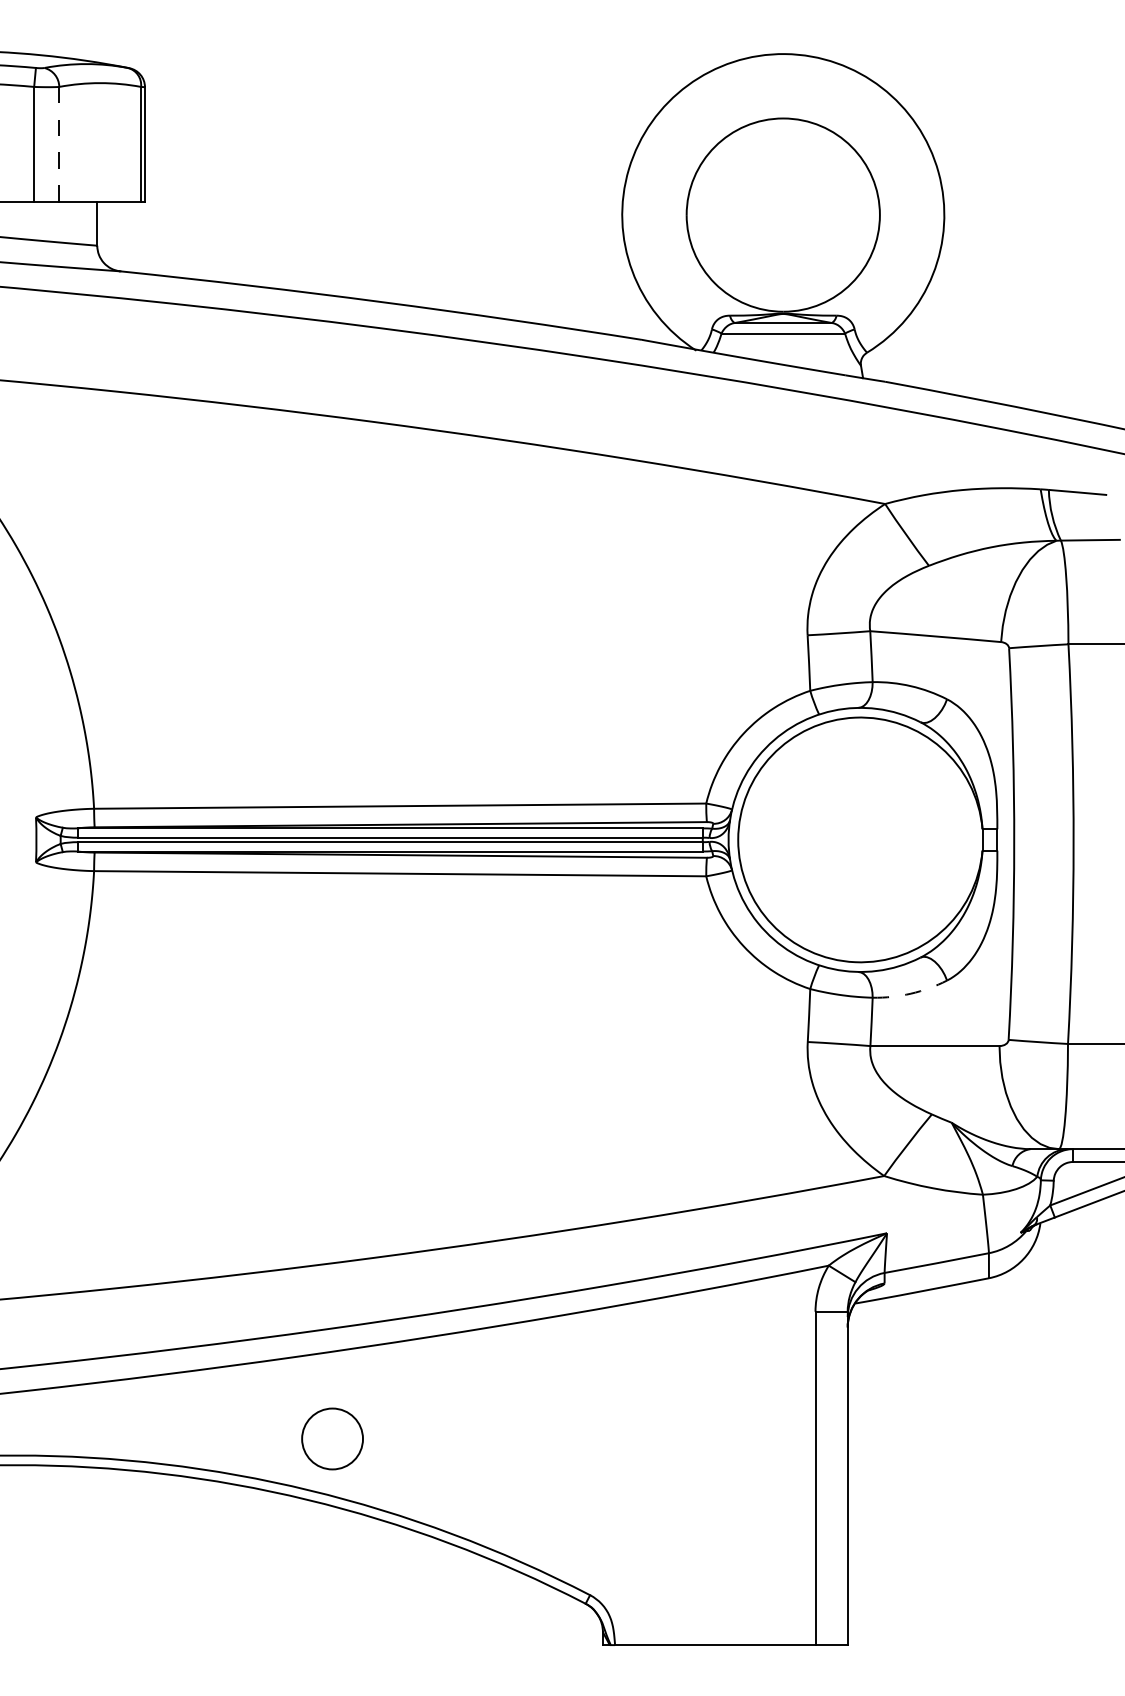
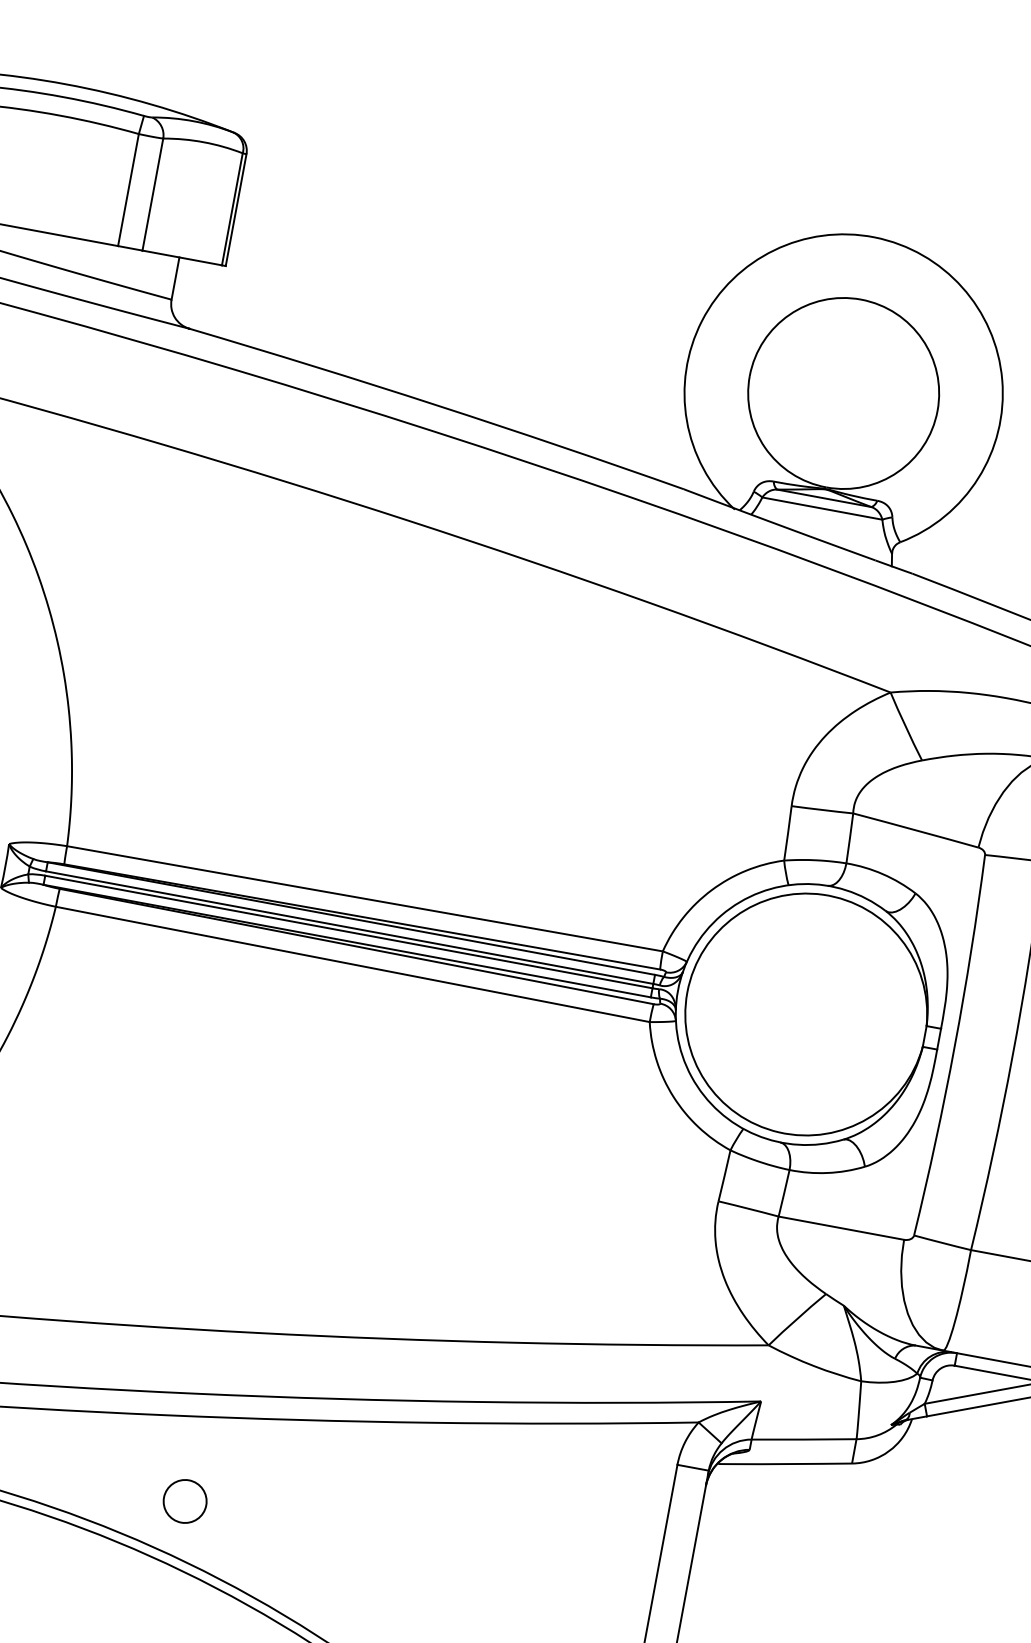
line: (59, 144) -> (153, 194), dashed -> solid
arc: (910, 993) -> (827, 1172), dashed -> solid
circle: (331, 1438) -> (184, 1500), size x0.71

